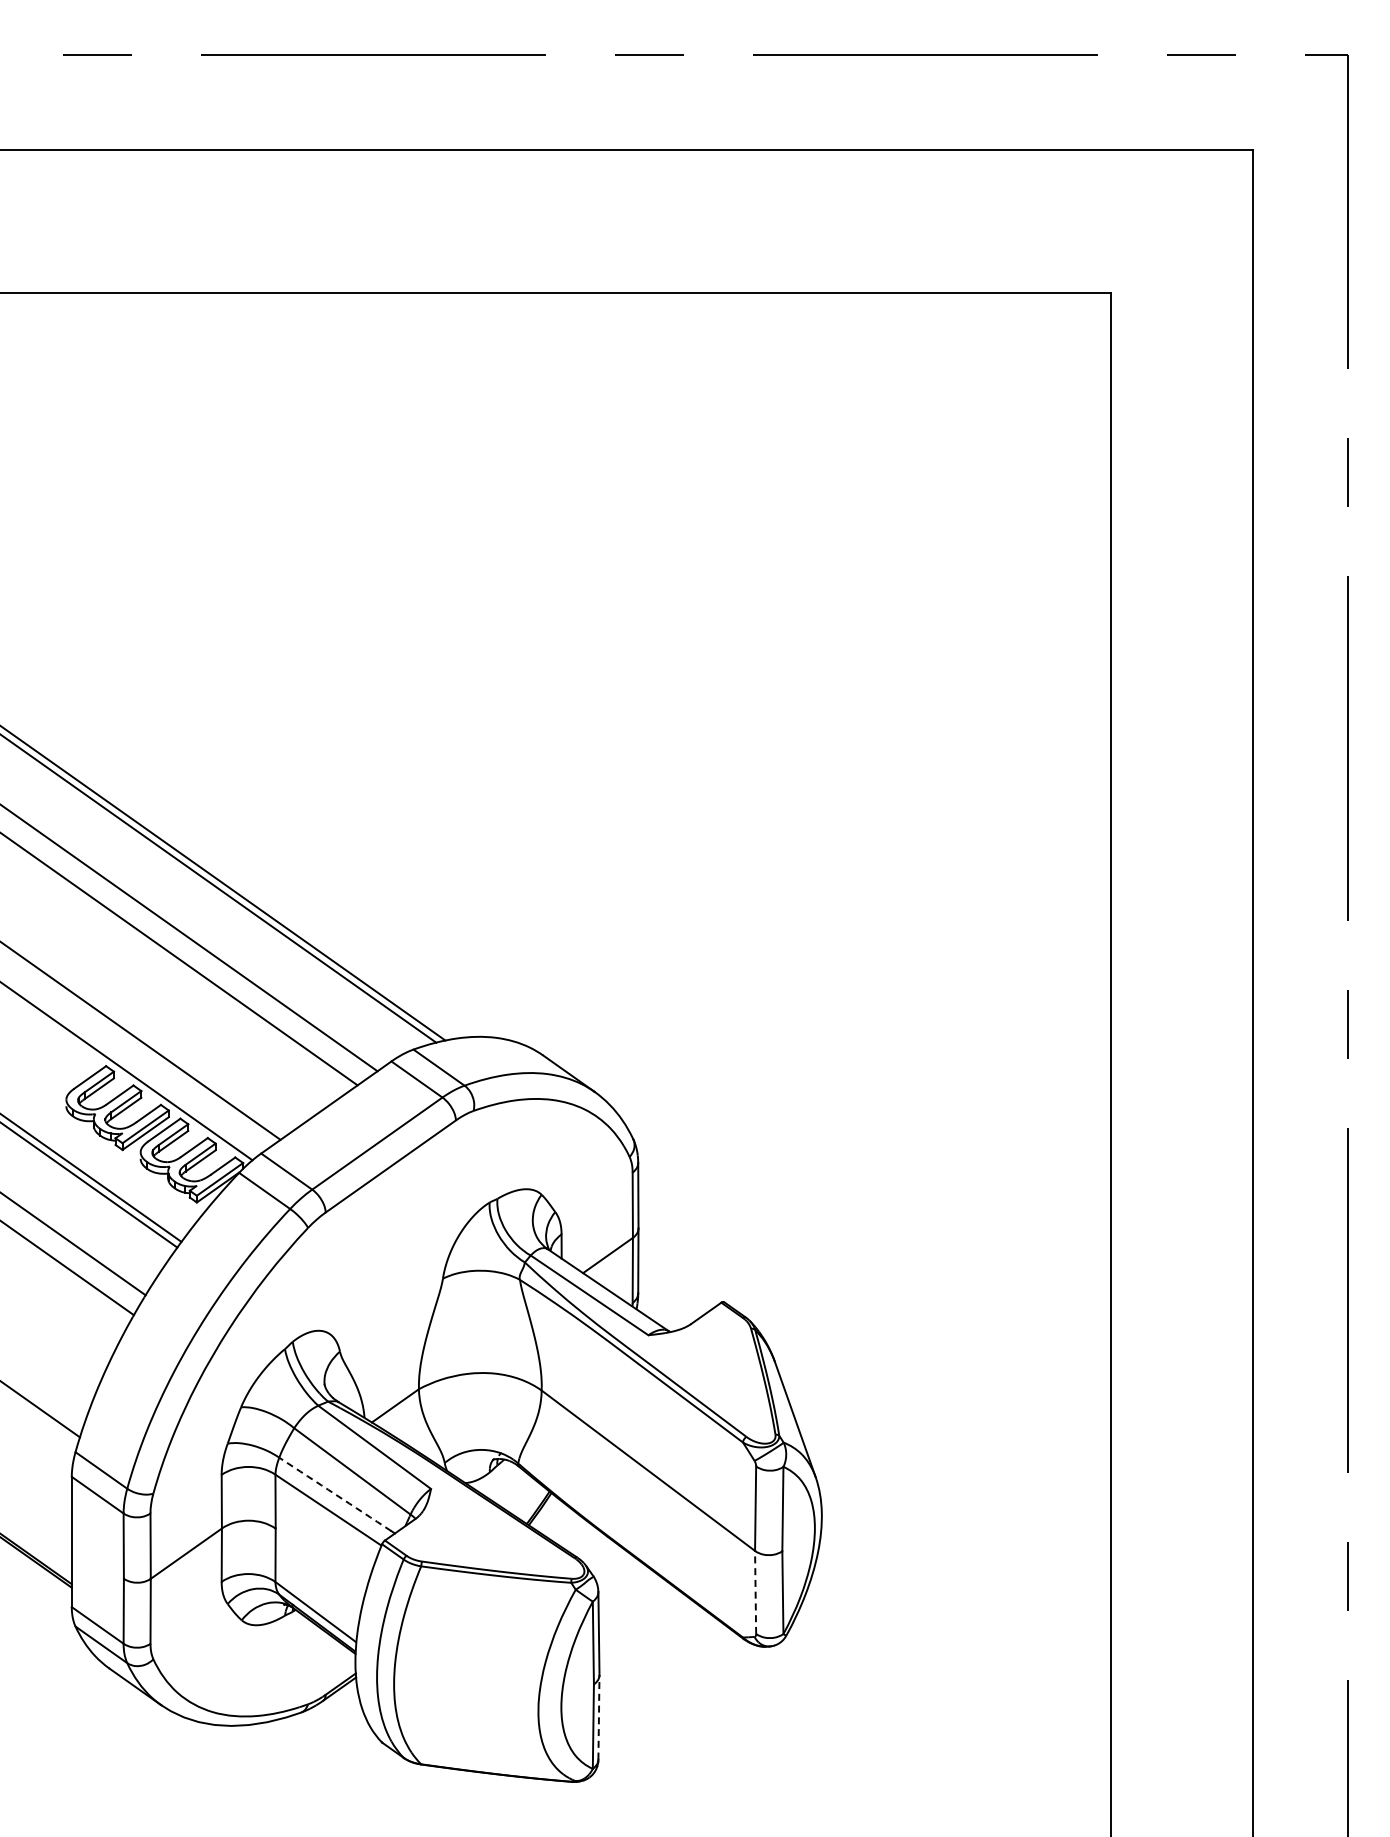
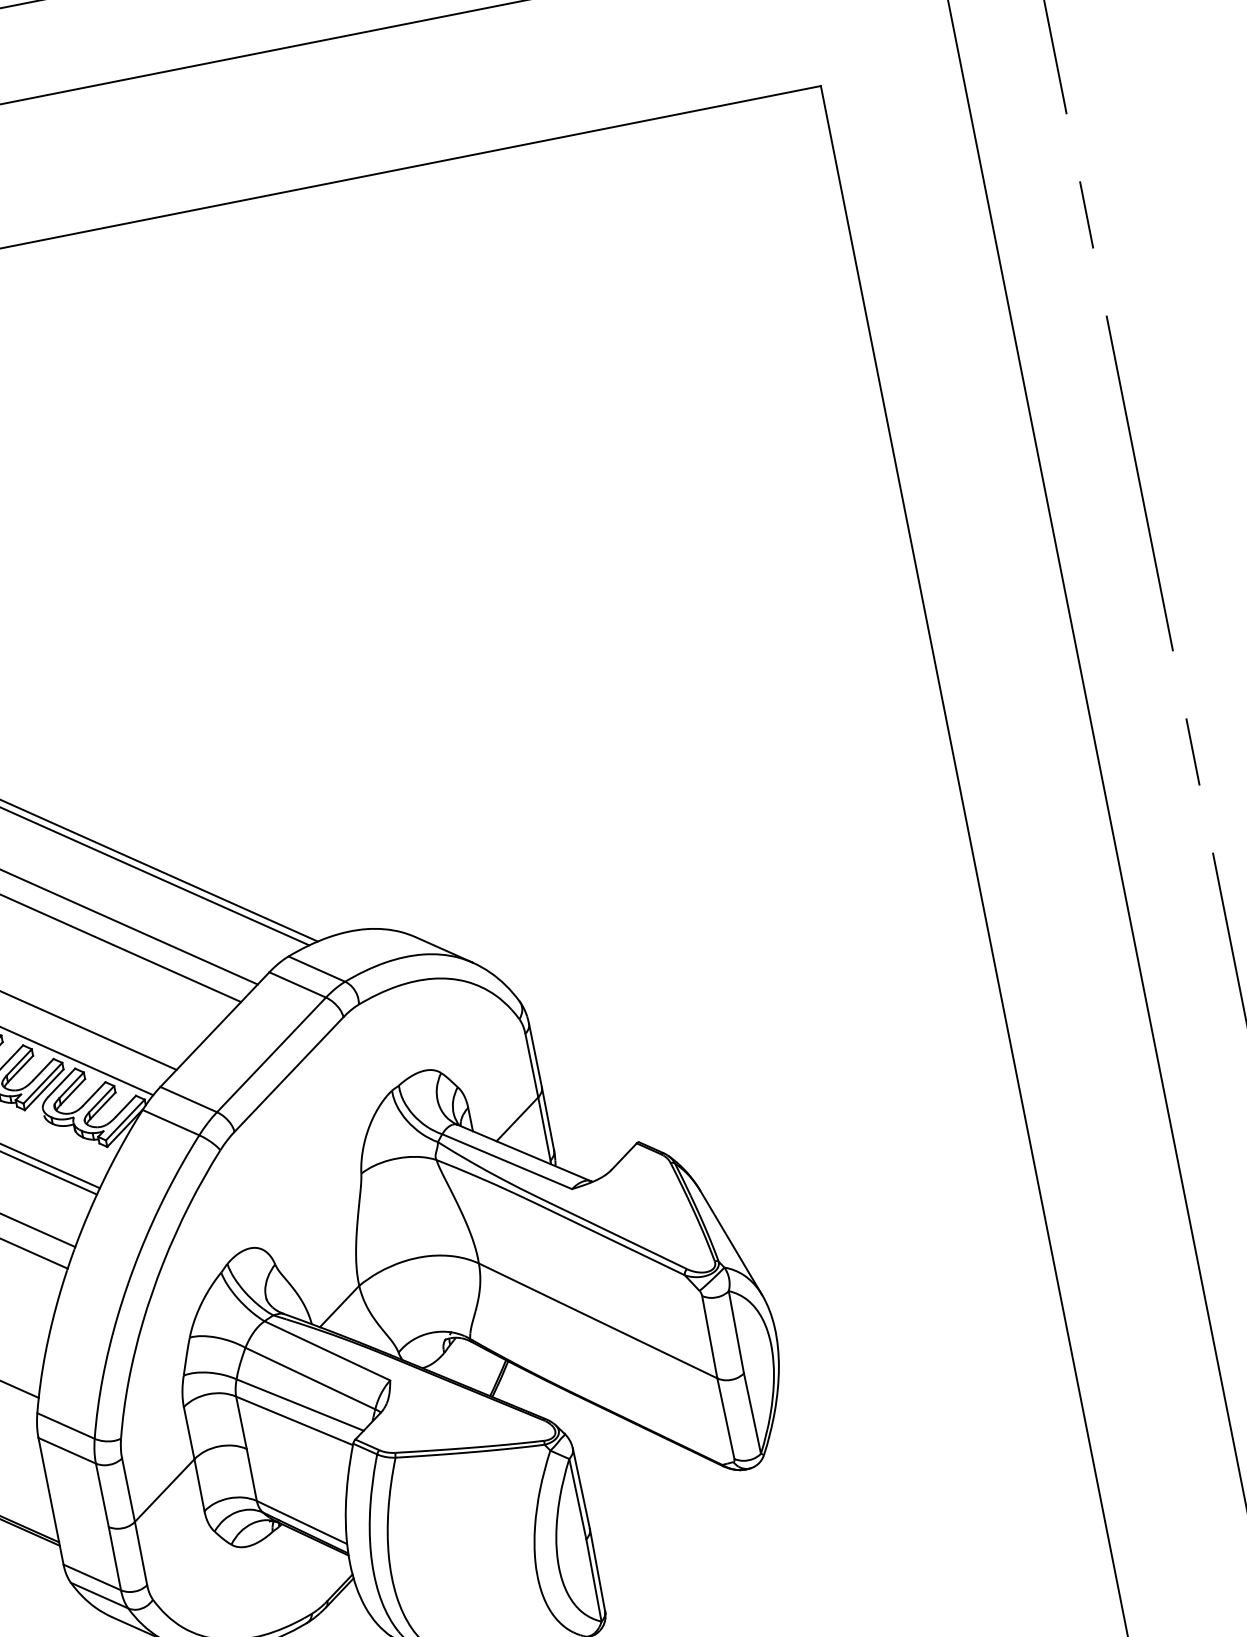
arc: (335, 1494) -> (298, 1404), dashed -> solid
line: (755, 1591) -> (725, 1417), dashed -> solid
line: (598, 1716) -> (596, 1569), dashed -> solid

